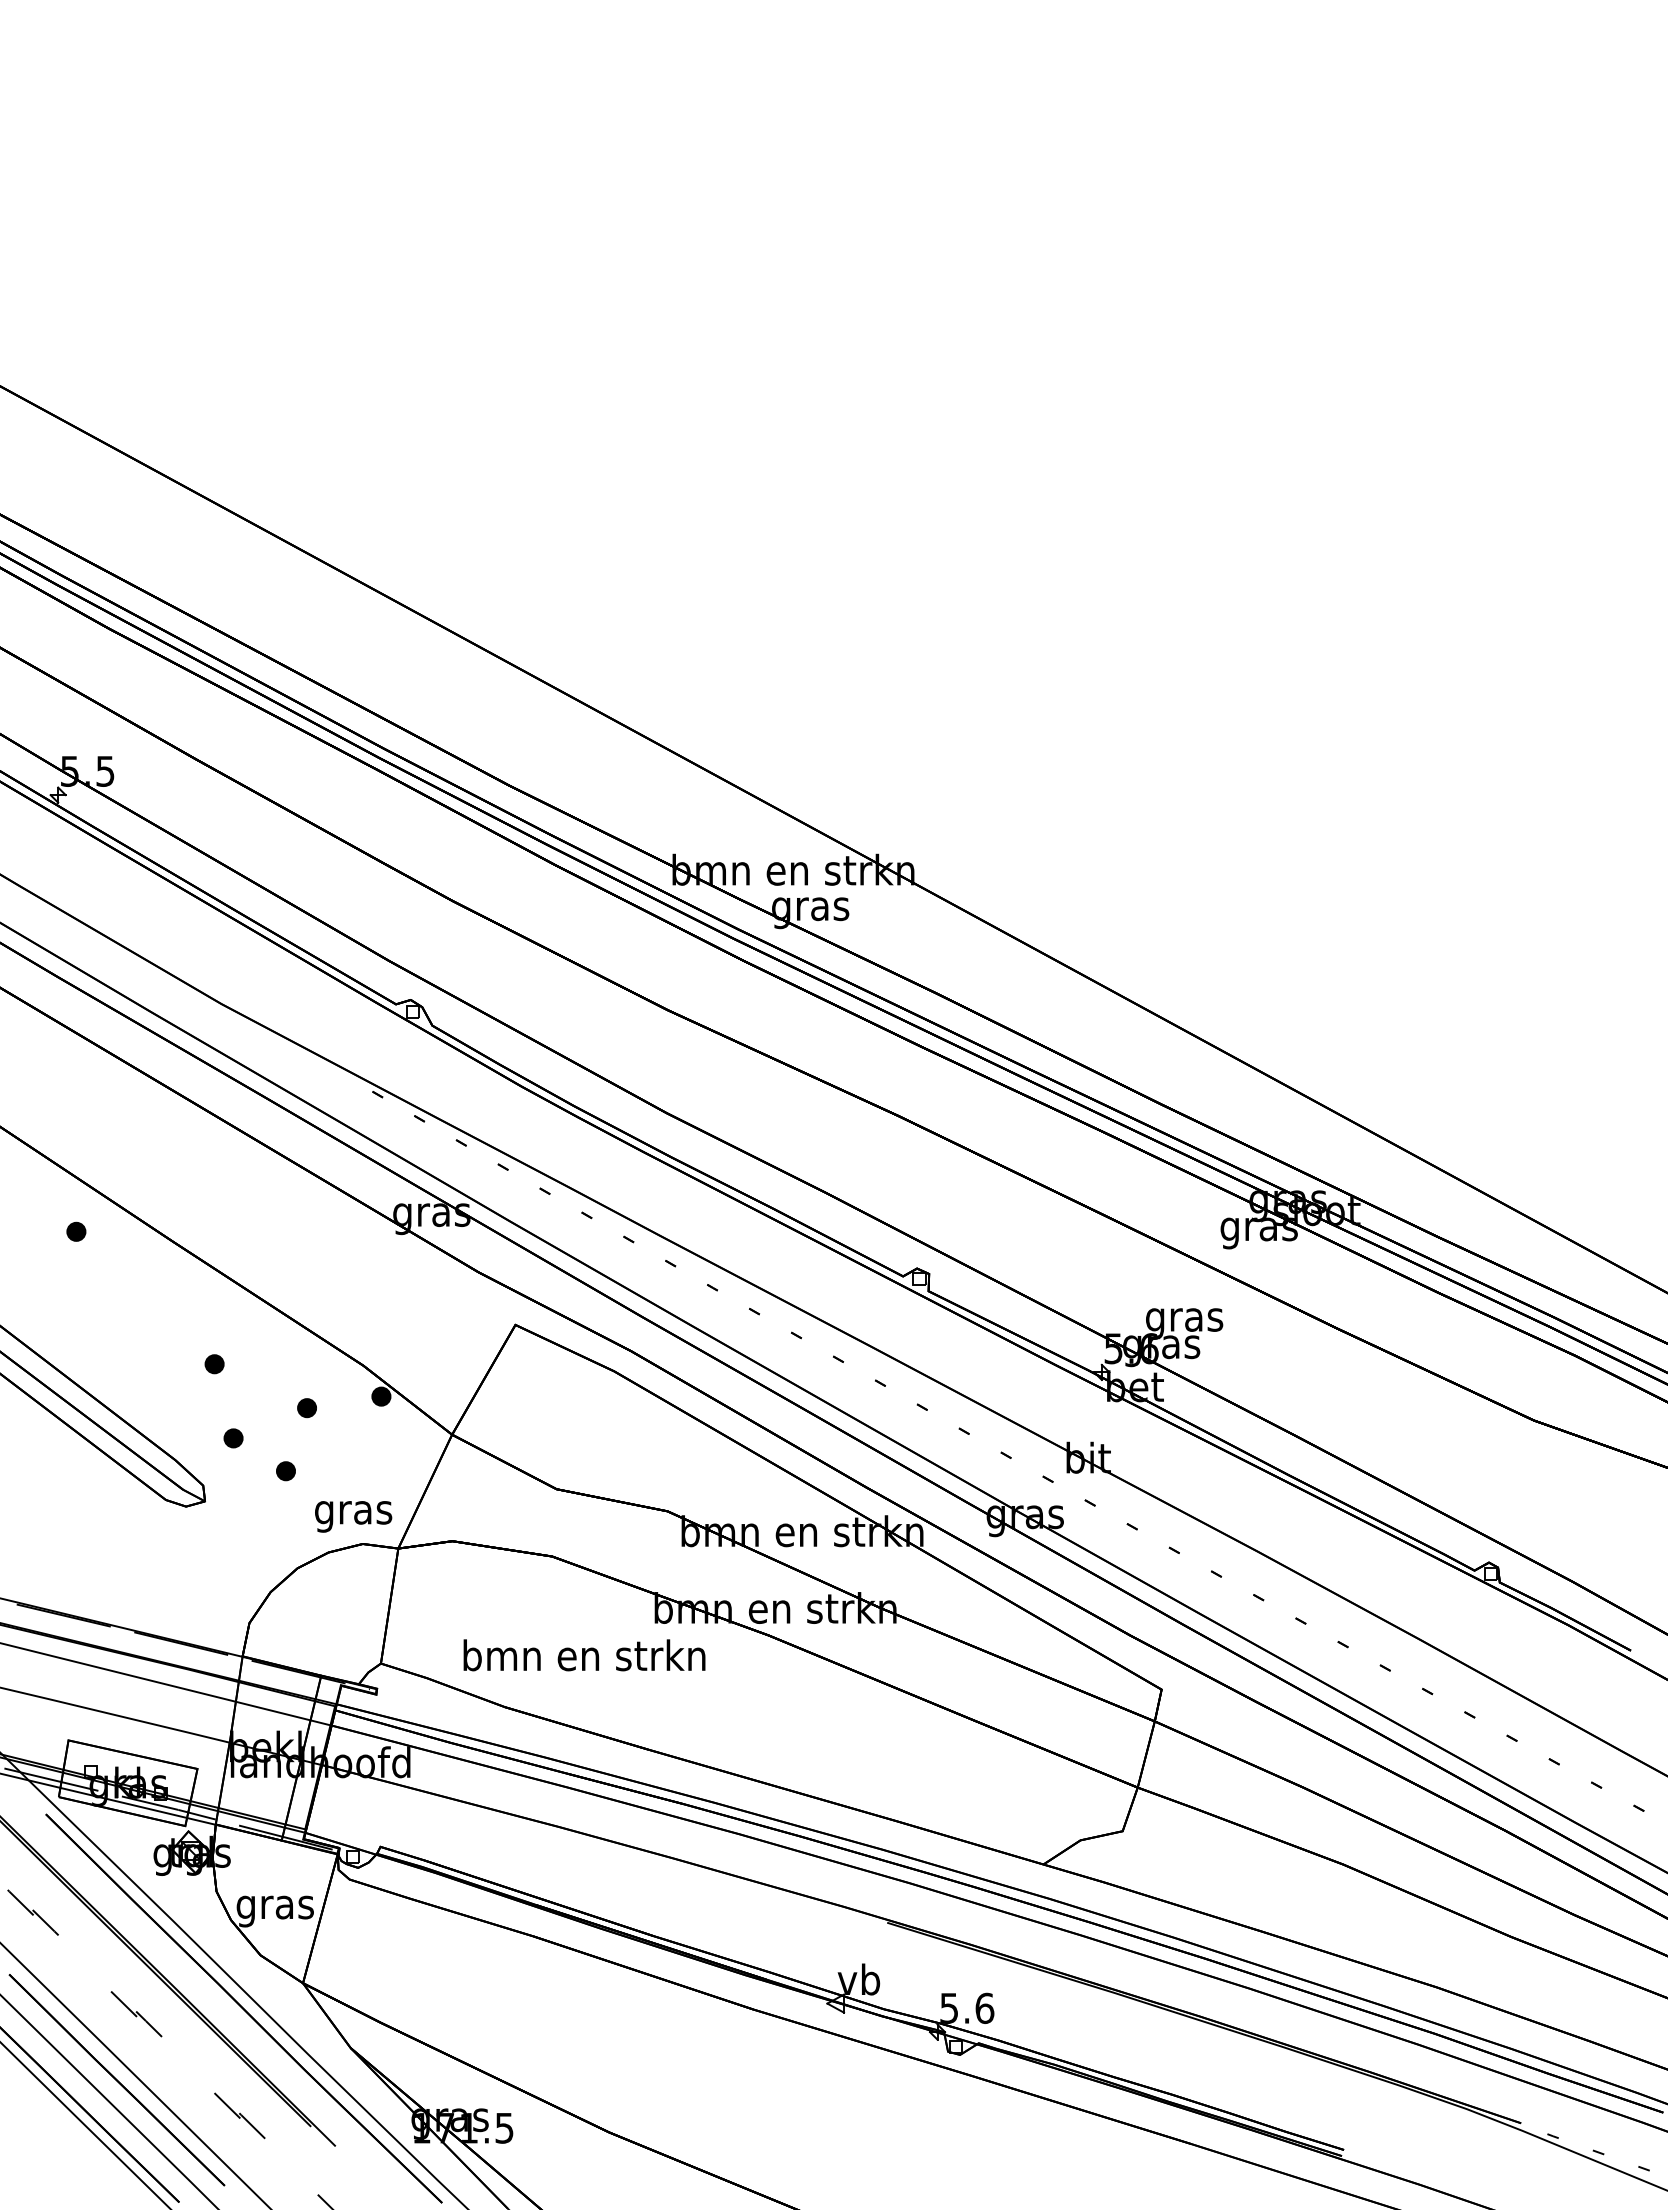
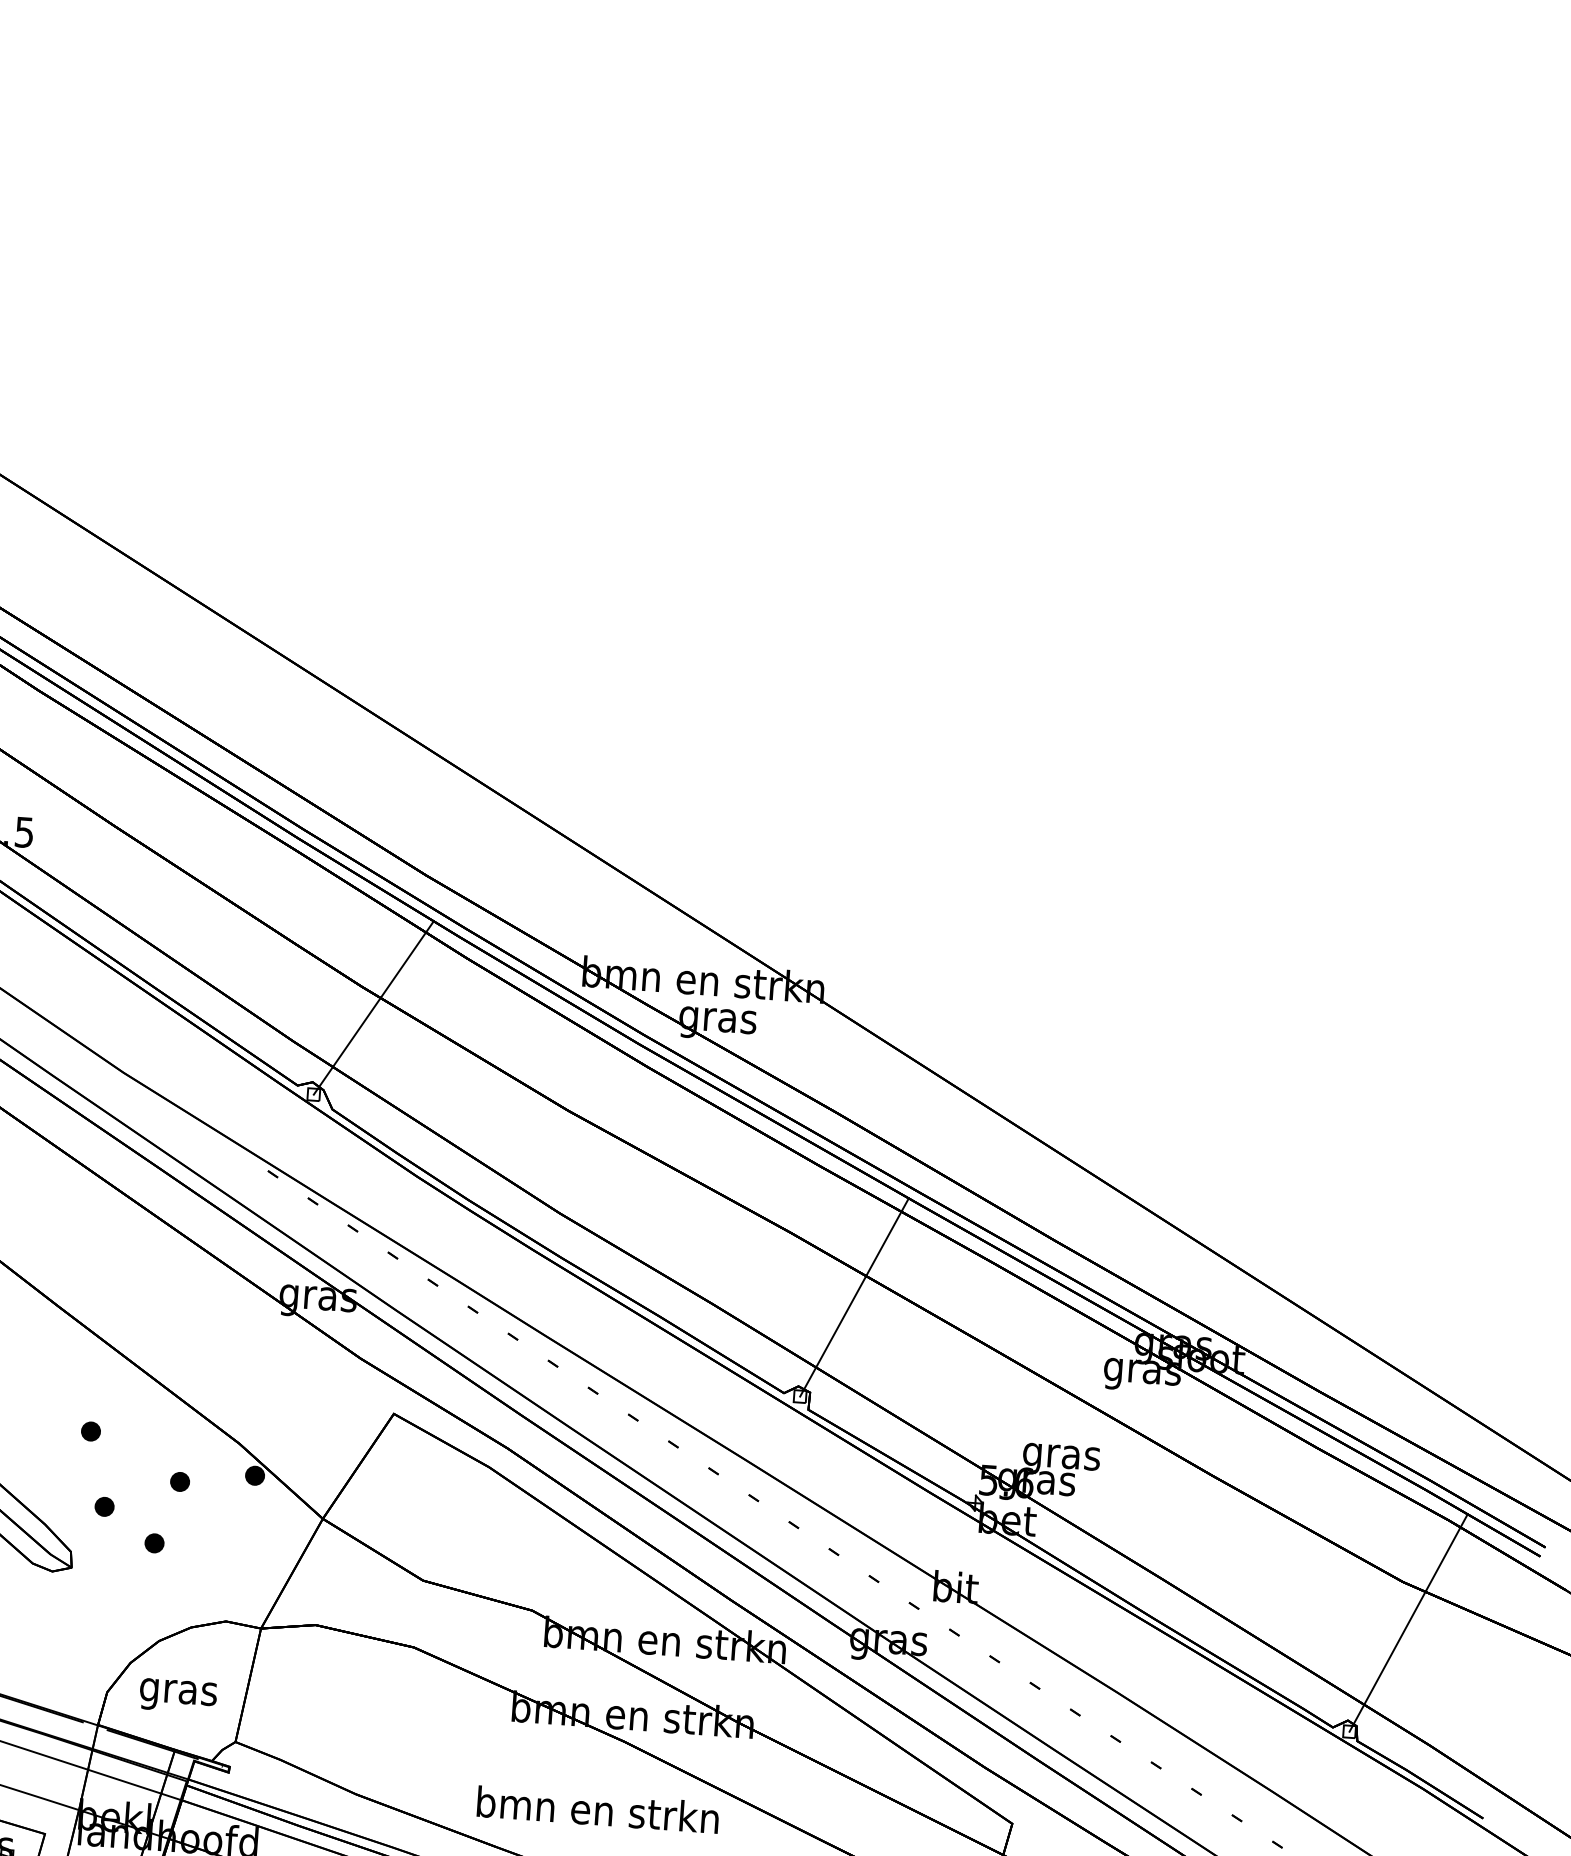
line: (466, 921) -> (373, 1007), added
line: (966, 1175) -> (854, 1297), added
line: (1542, 1460) -> (1408, 1622), added
text: (353, 1516) -> (178, 1695), moved
text: (584, 1655) -> (598, 1810), moved

